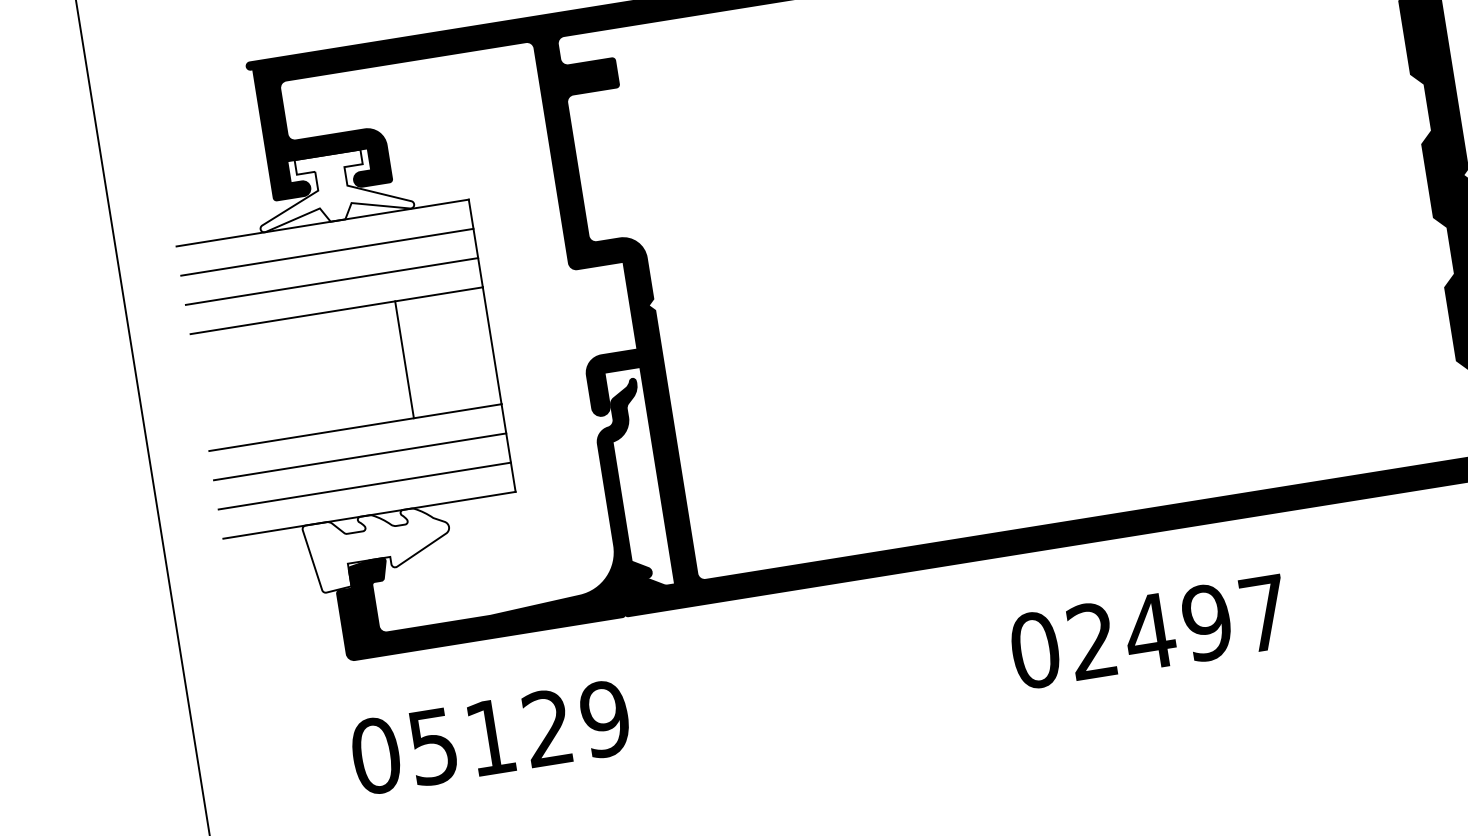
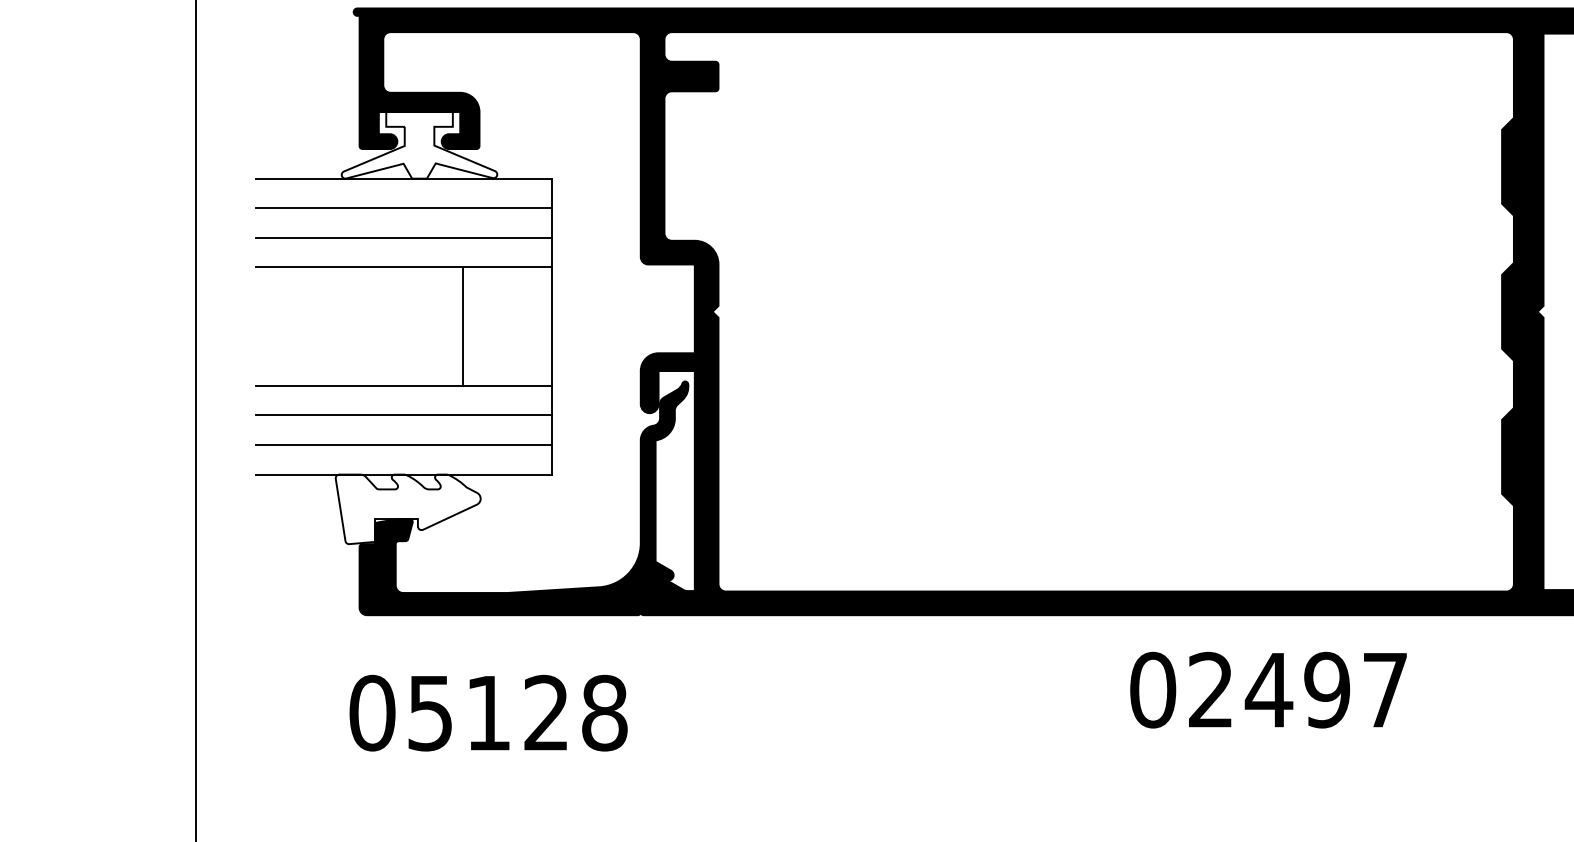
text: (1149, 631) -> (1268, 689), moved
text: (605, 719) -> (604, 713), 05129 -> 05128

